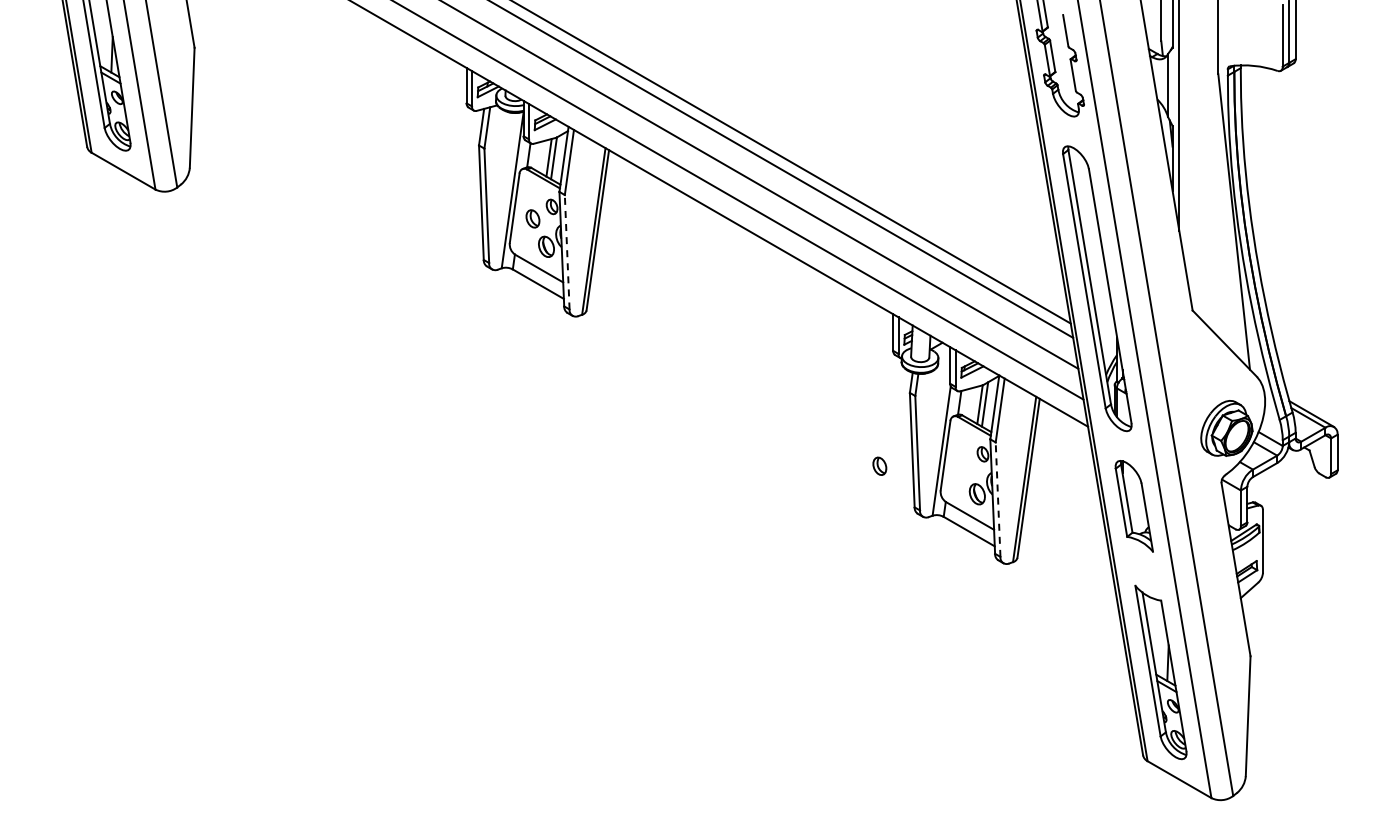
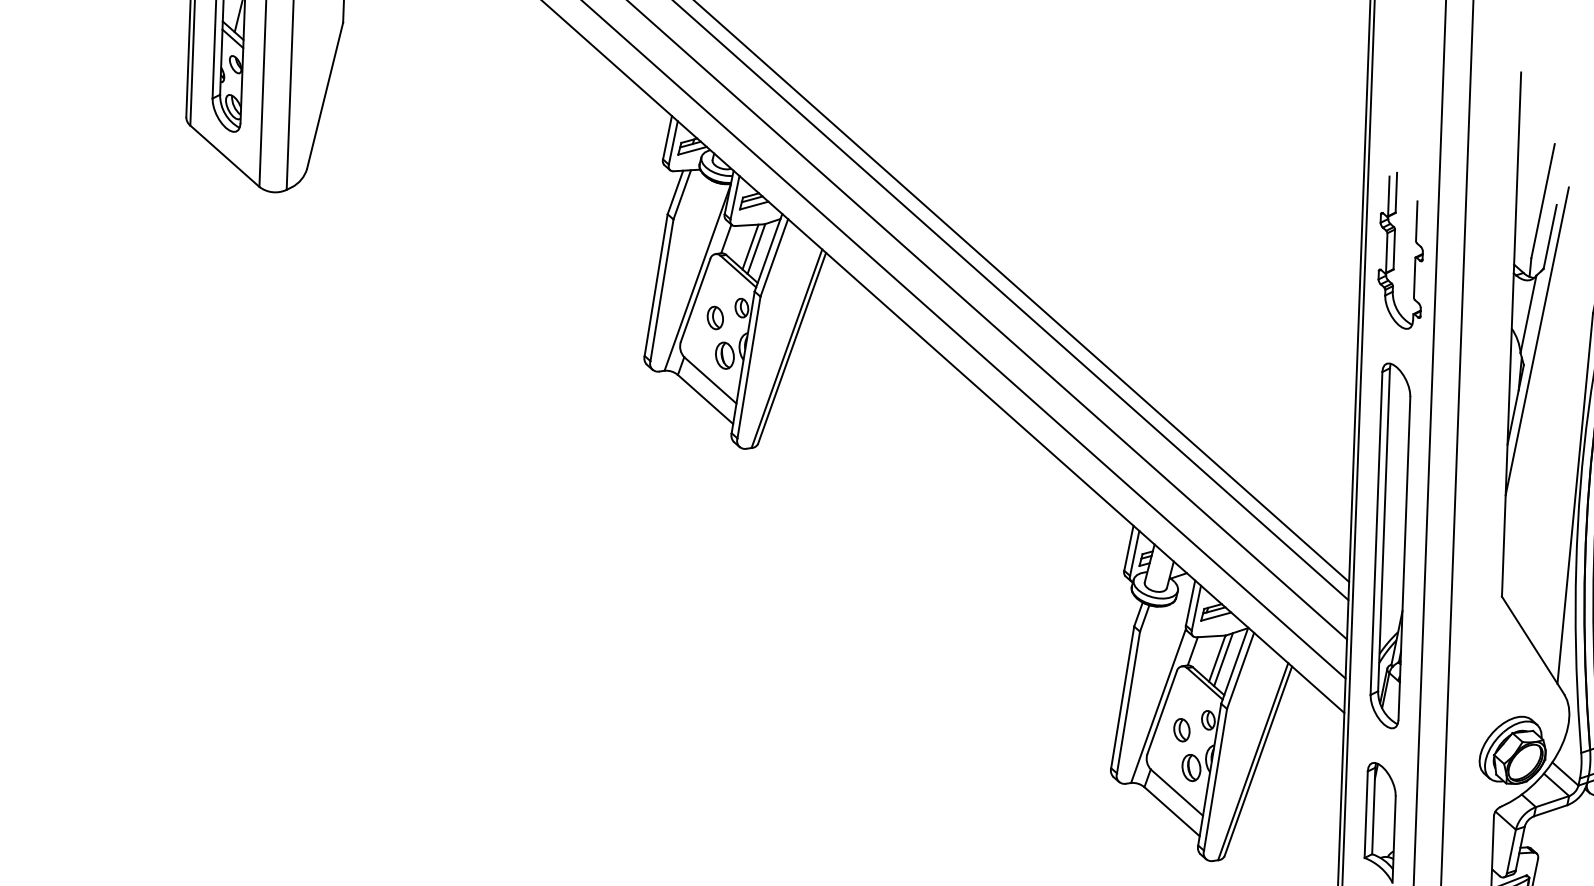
line: (567, 251) -> (749, 366), dashed -> solid
part: (879, 465) -> (1181, 729), moved
line: (998, 499) -> (1216, 779), dashed -> solid

